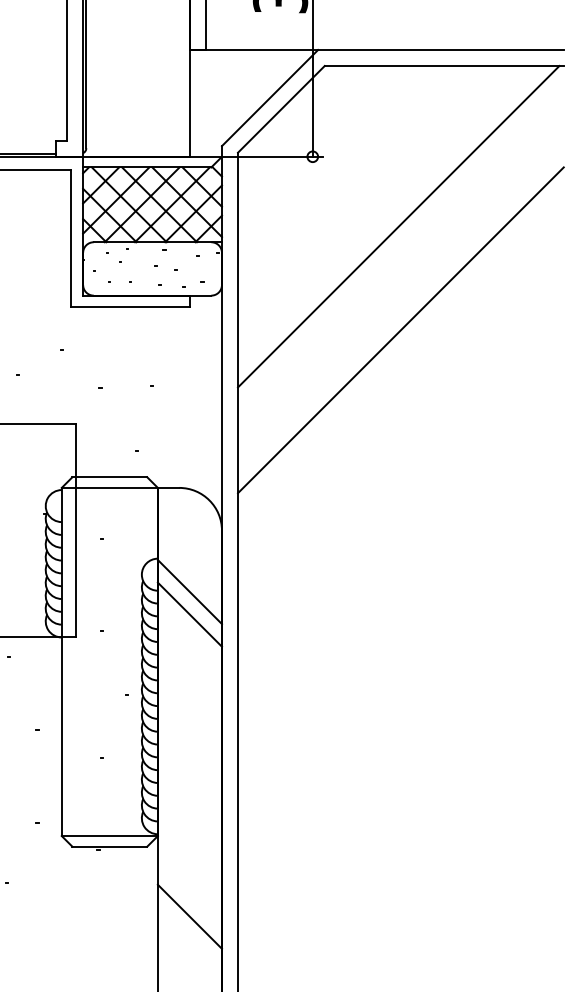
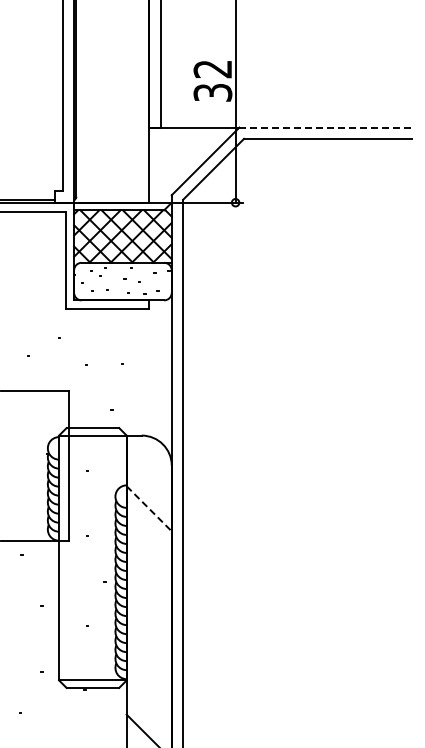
line: (441, 49) -> (326, 127), solid -> dashed
line: (399, 226) -> (296, 251), removed
line: (400, 329) -> (297, 324), removed
line: (190, 591) -> (149, 508), solid -> dashed
line: (188, 614) -> (148, 524), removed

